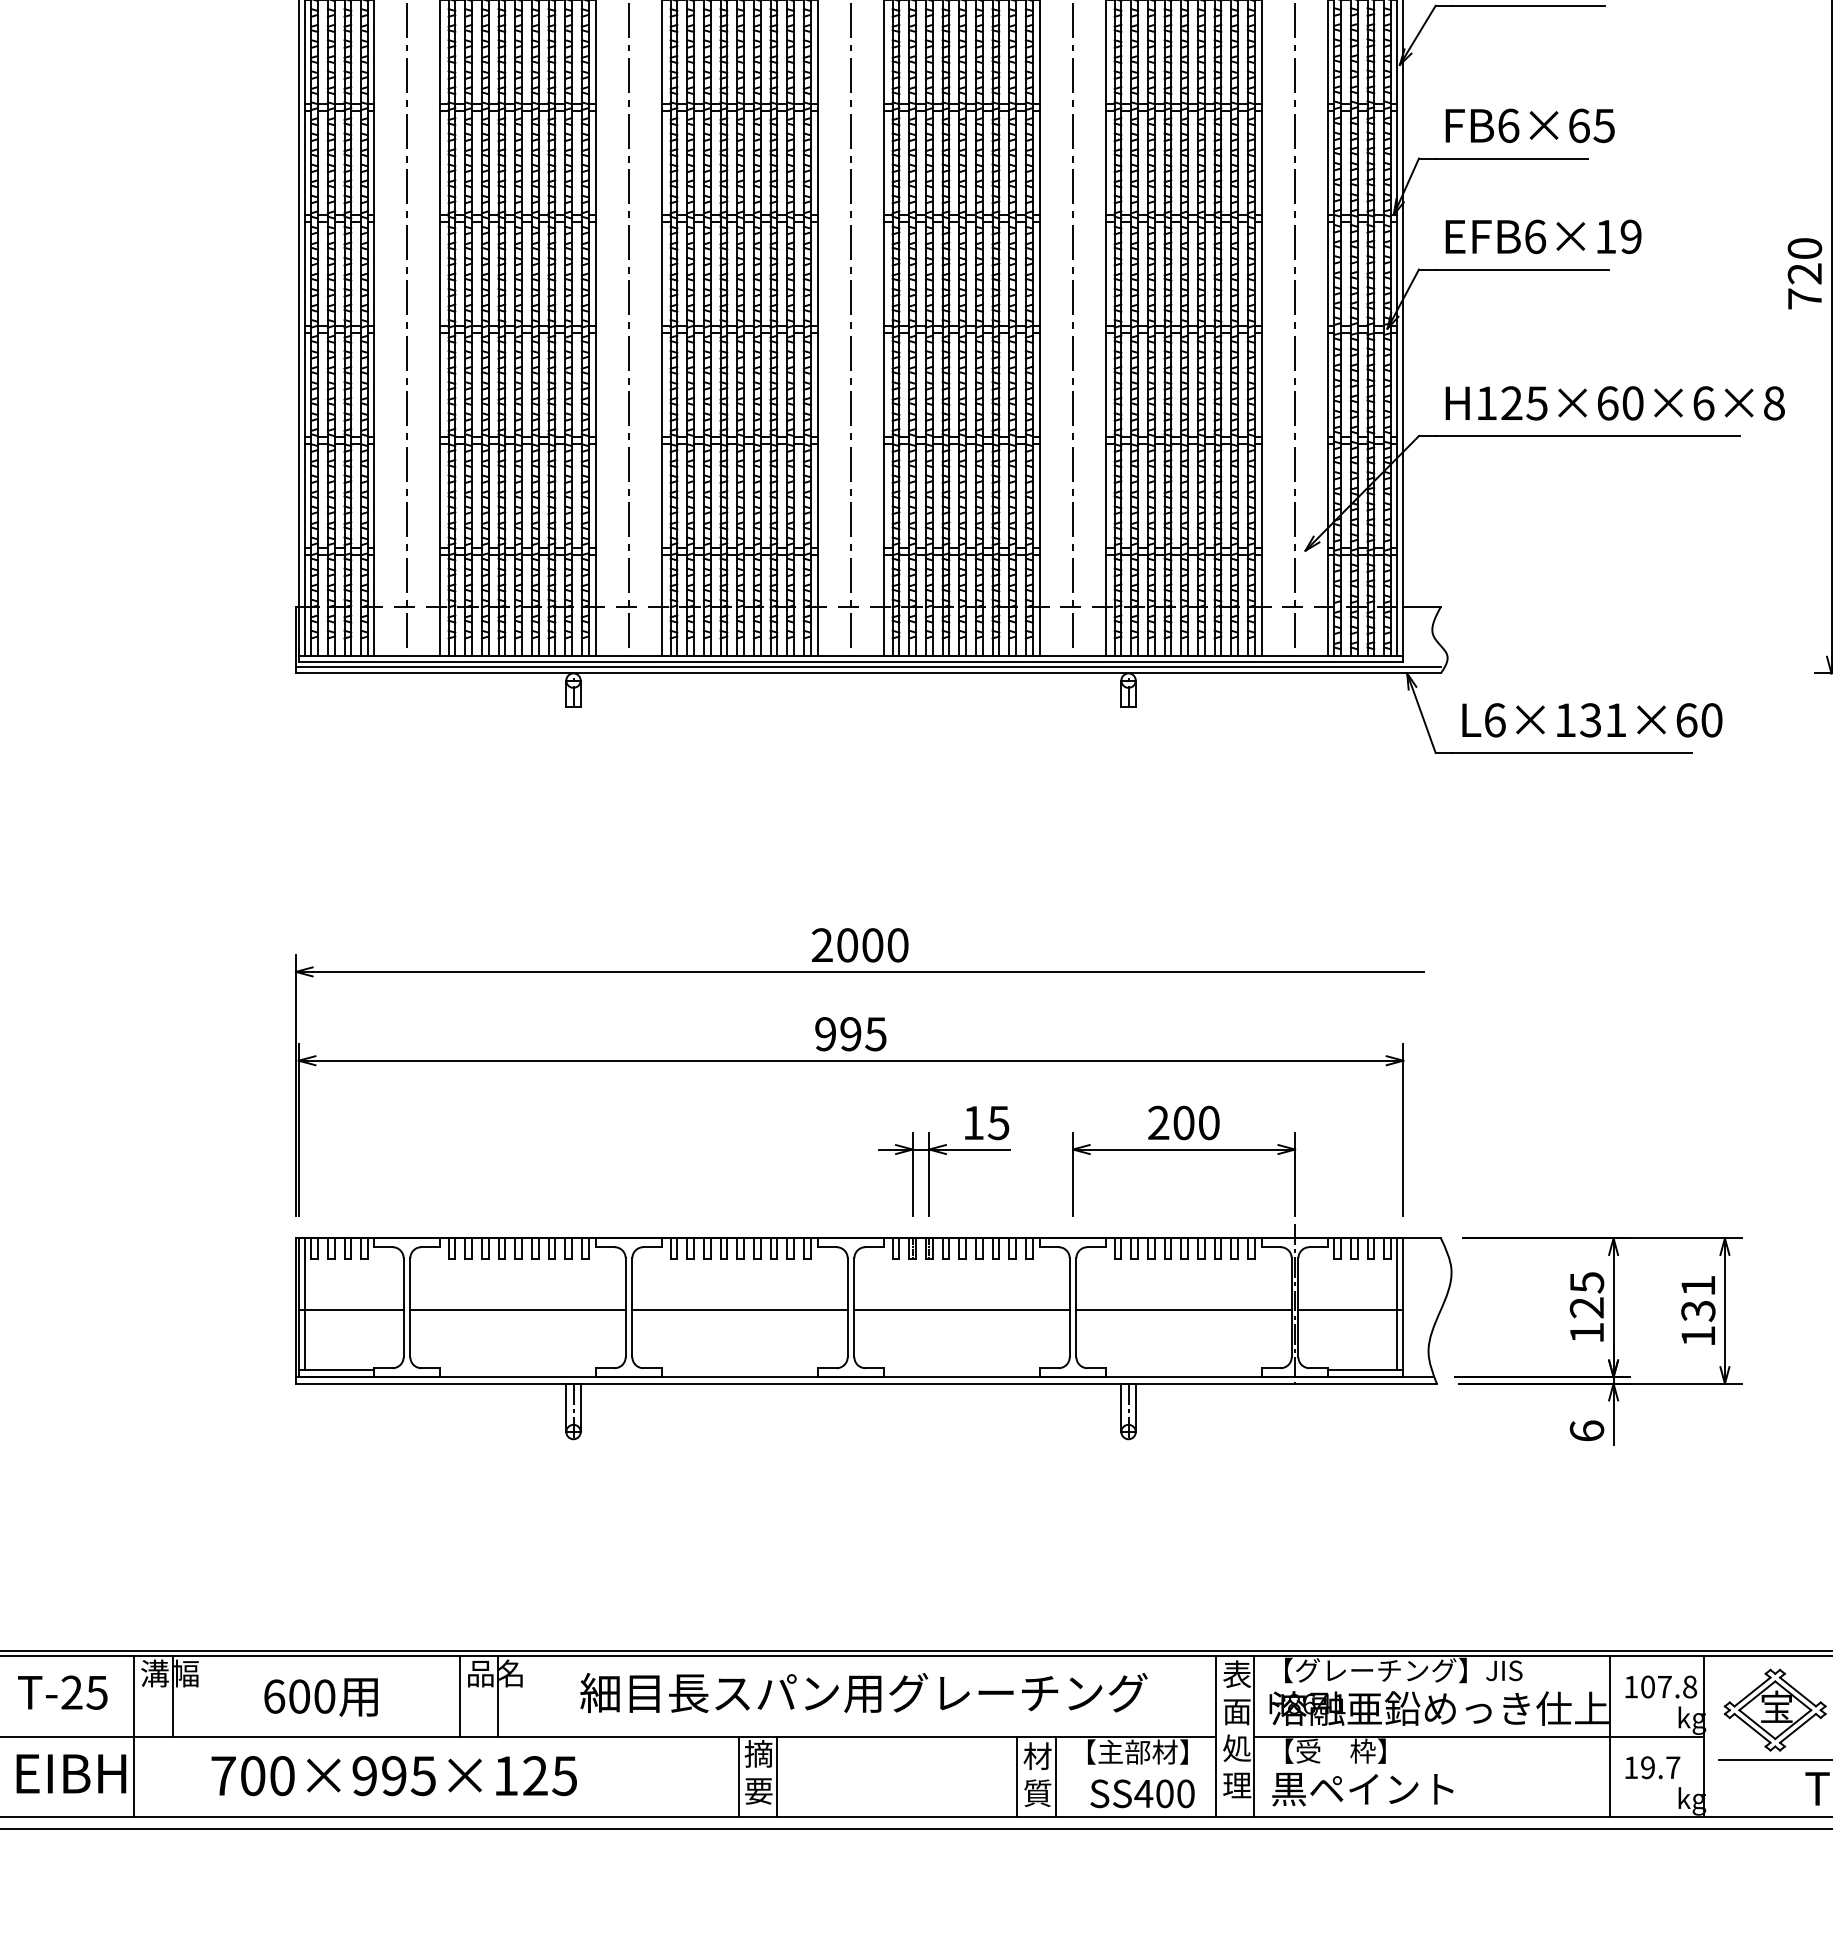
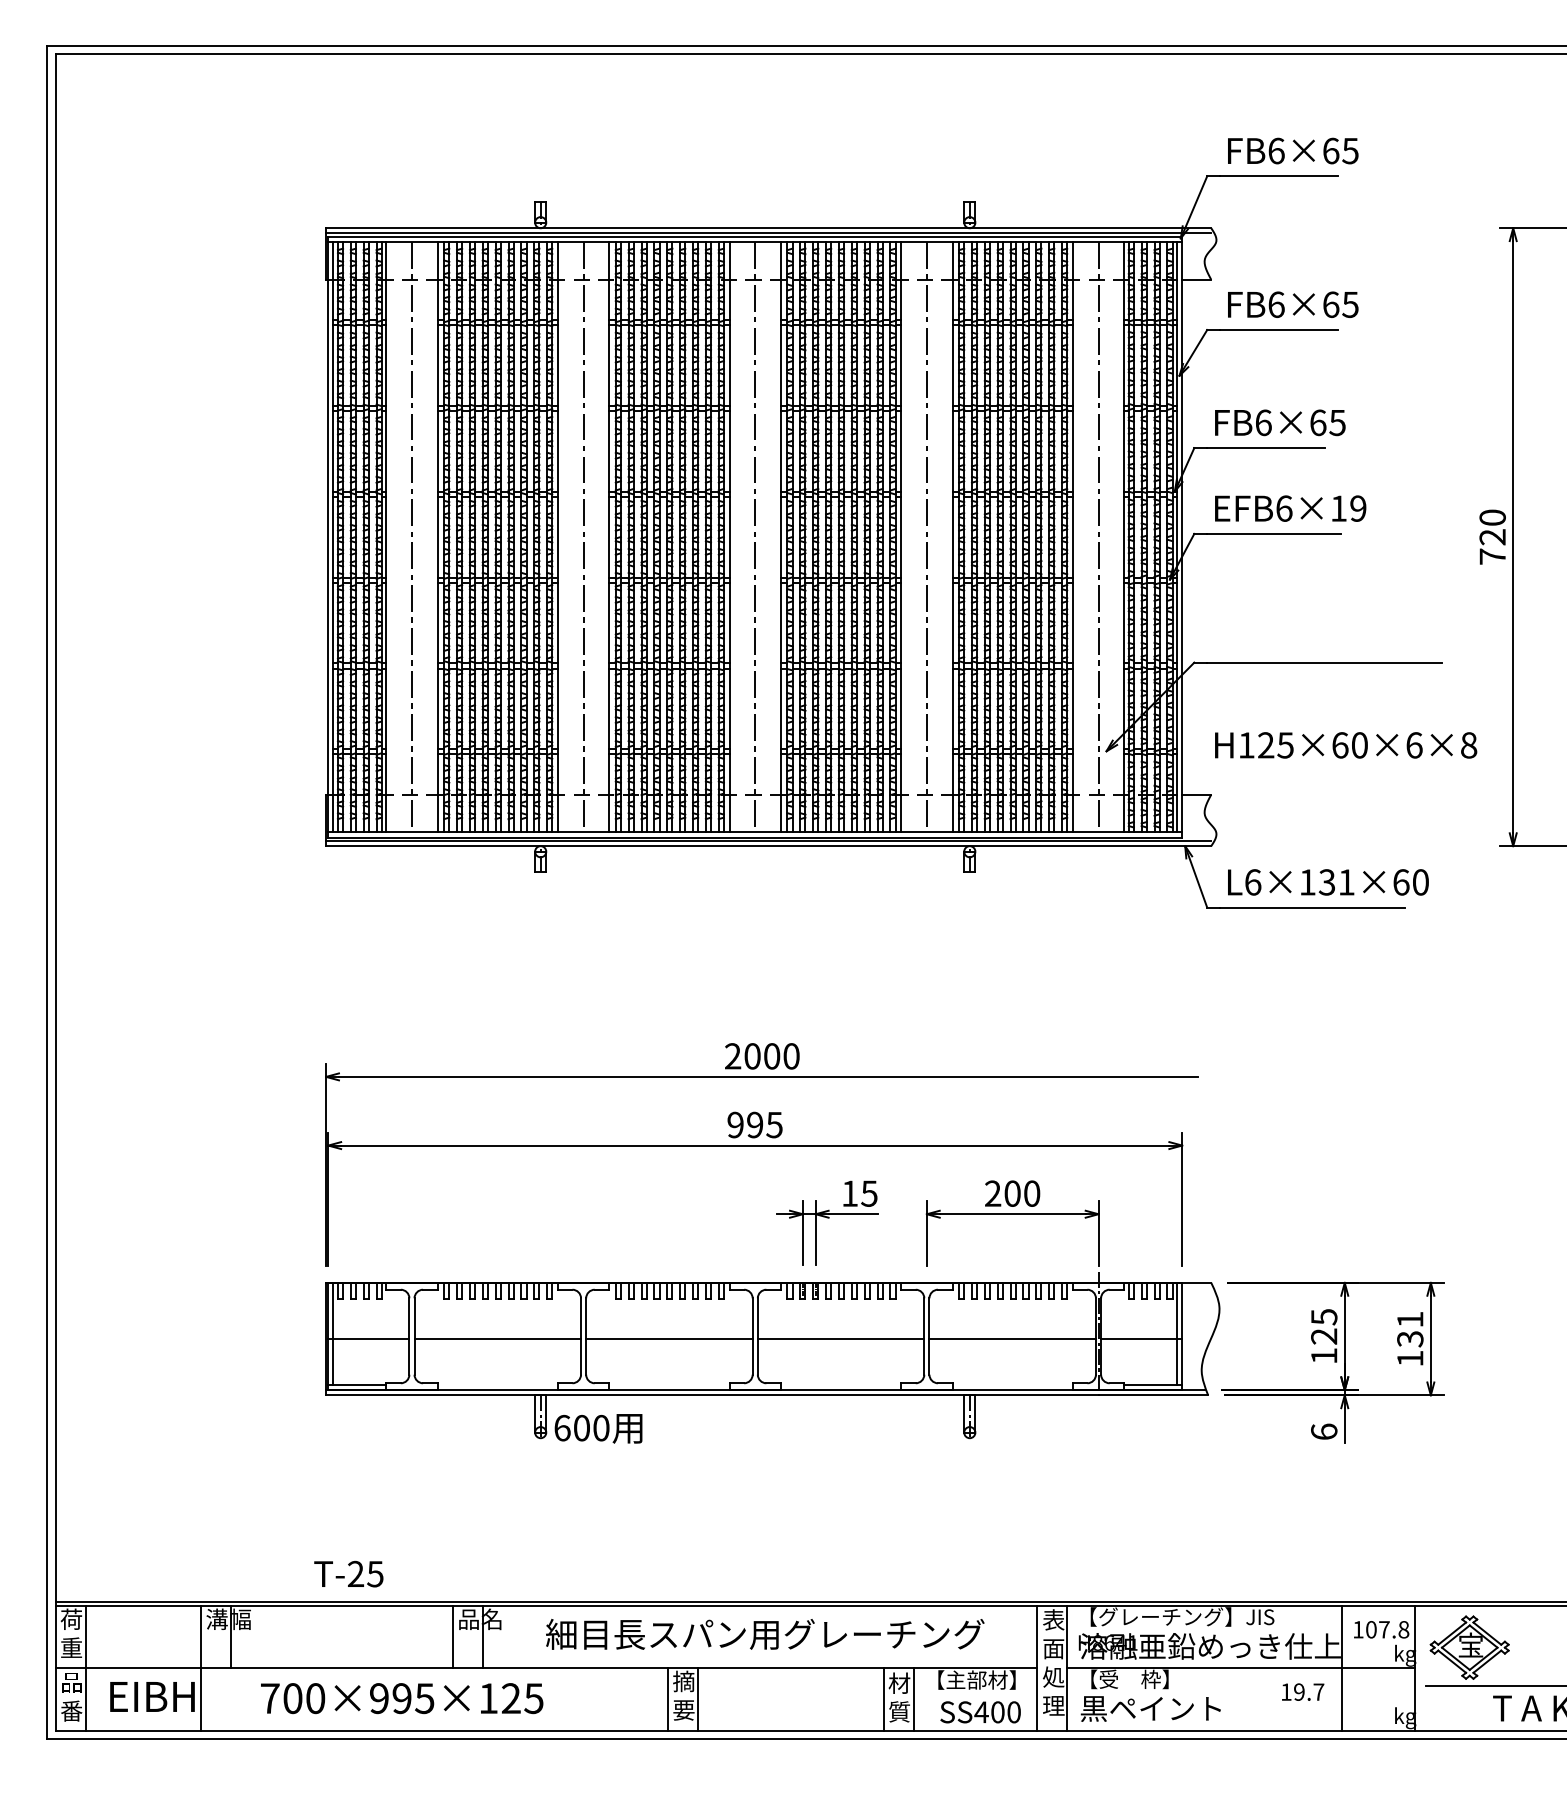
text: (1615, 403) -> (1346, 745), moved
text: (62, 1691) -> (348, 1573), moved
text: (321, 1697) -> (598, 1428), moved
text: (1653, 1766) -> (1303, 1691), moved

